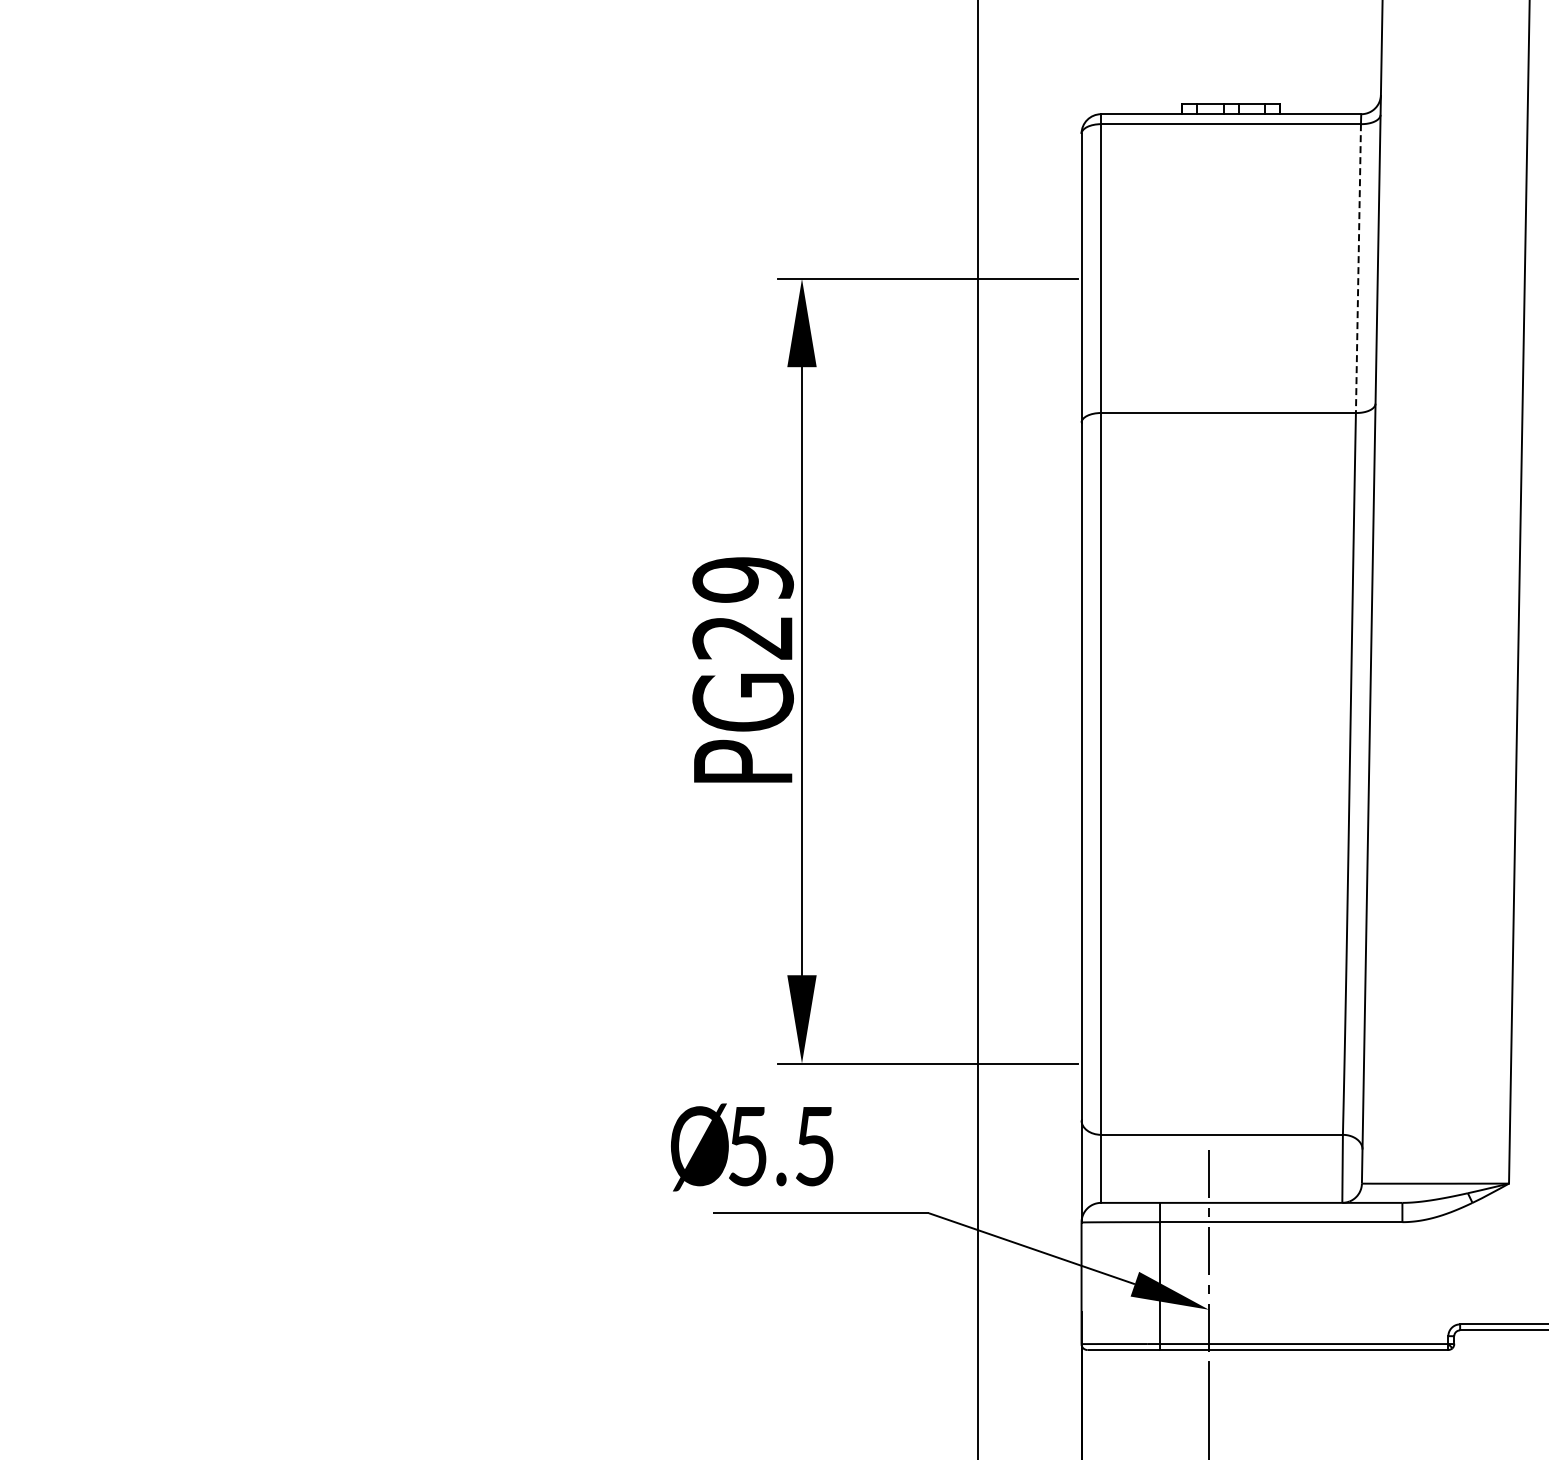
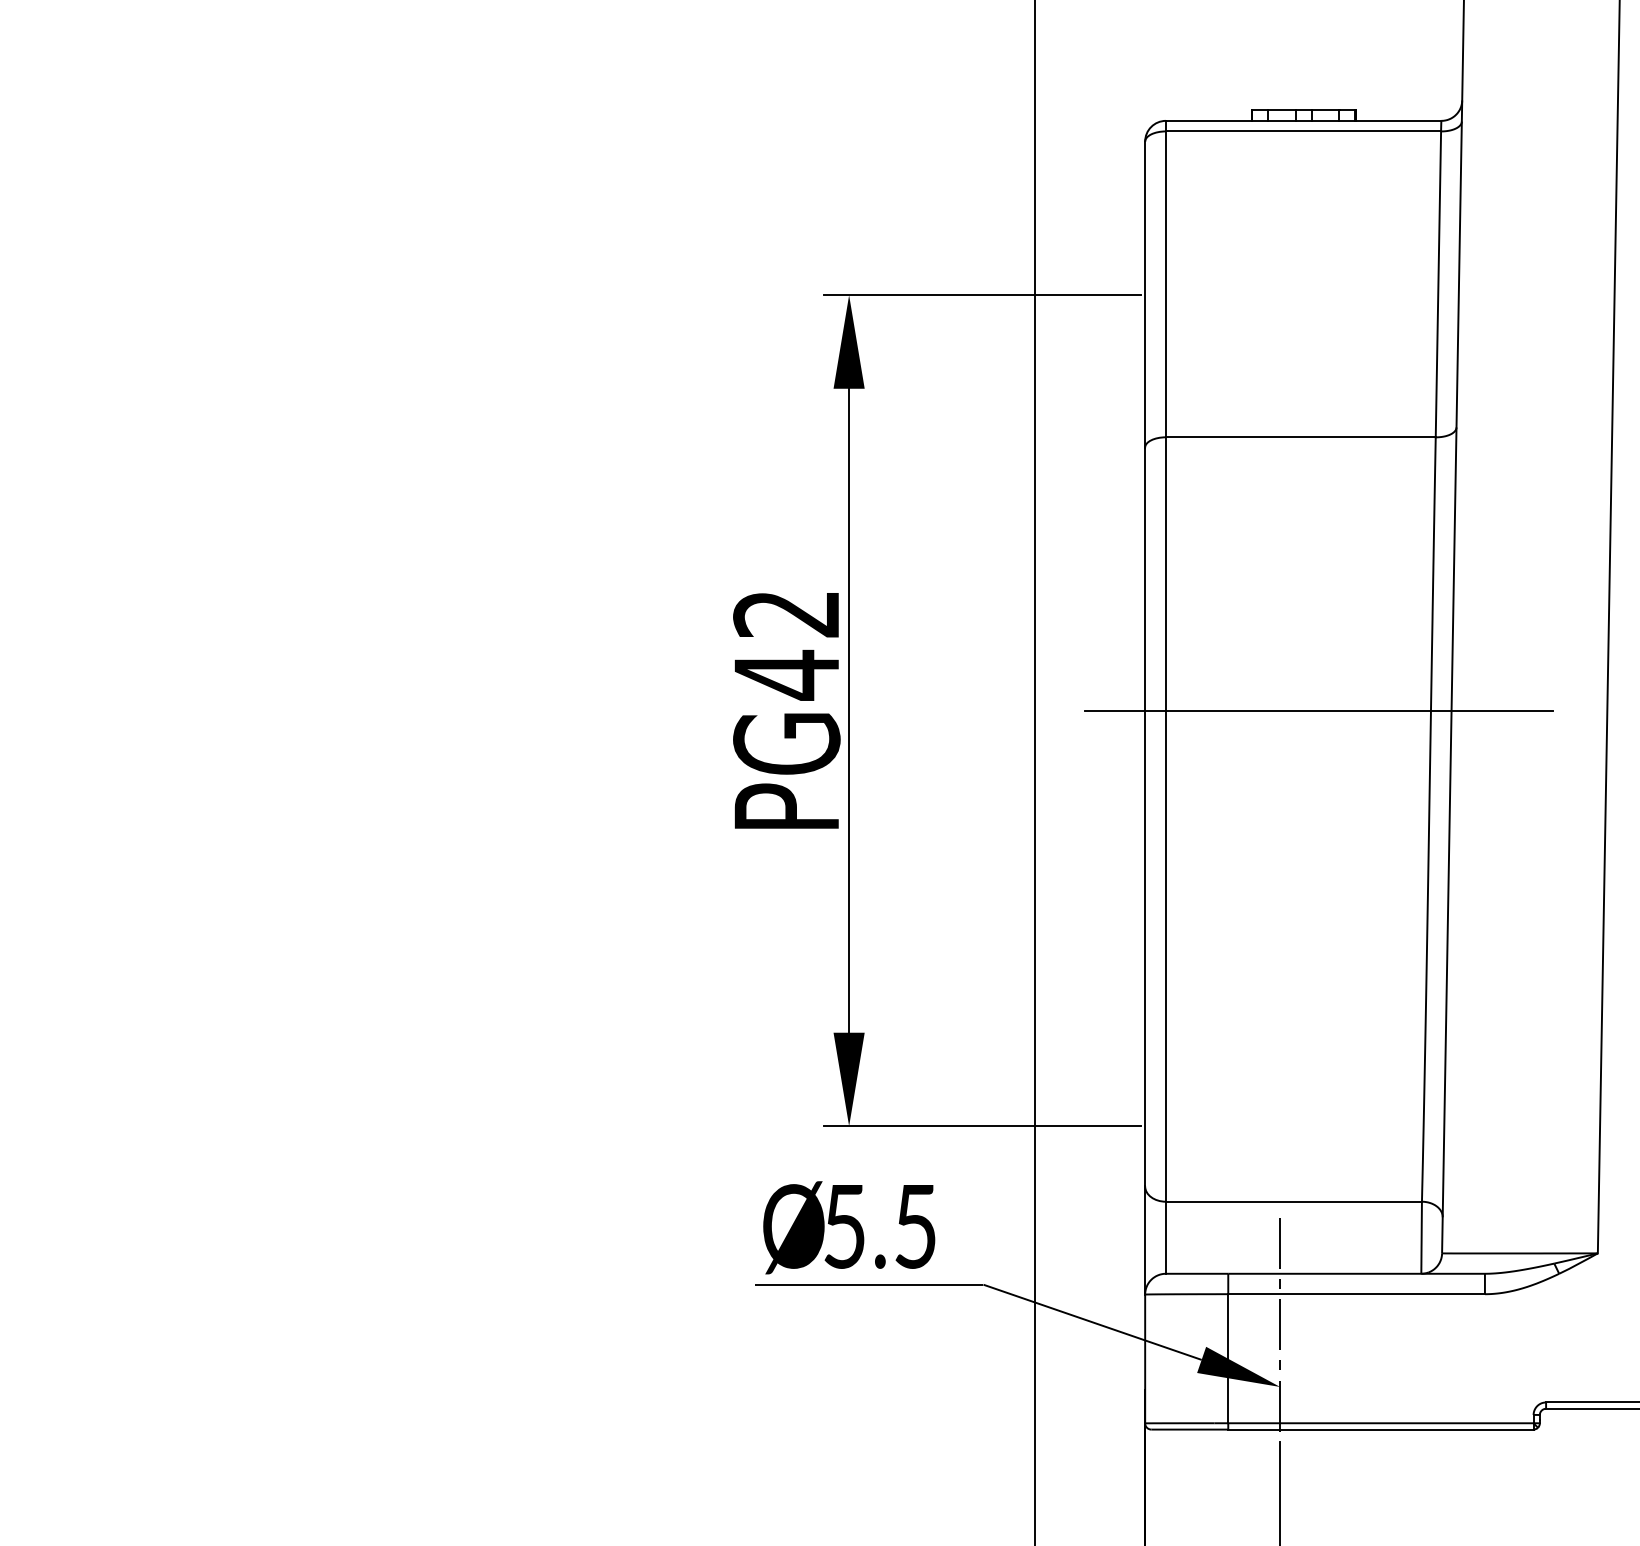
line: (1358, 269) -> (1438, 285), dashed -> solid
text: (742, 609) -> (786, 645), PG29 -> PG42
line: (1245, 671) -> (1318, 711), added
text: (752, 1147) -> (849, 1227), moved

